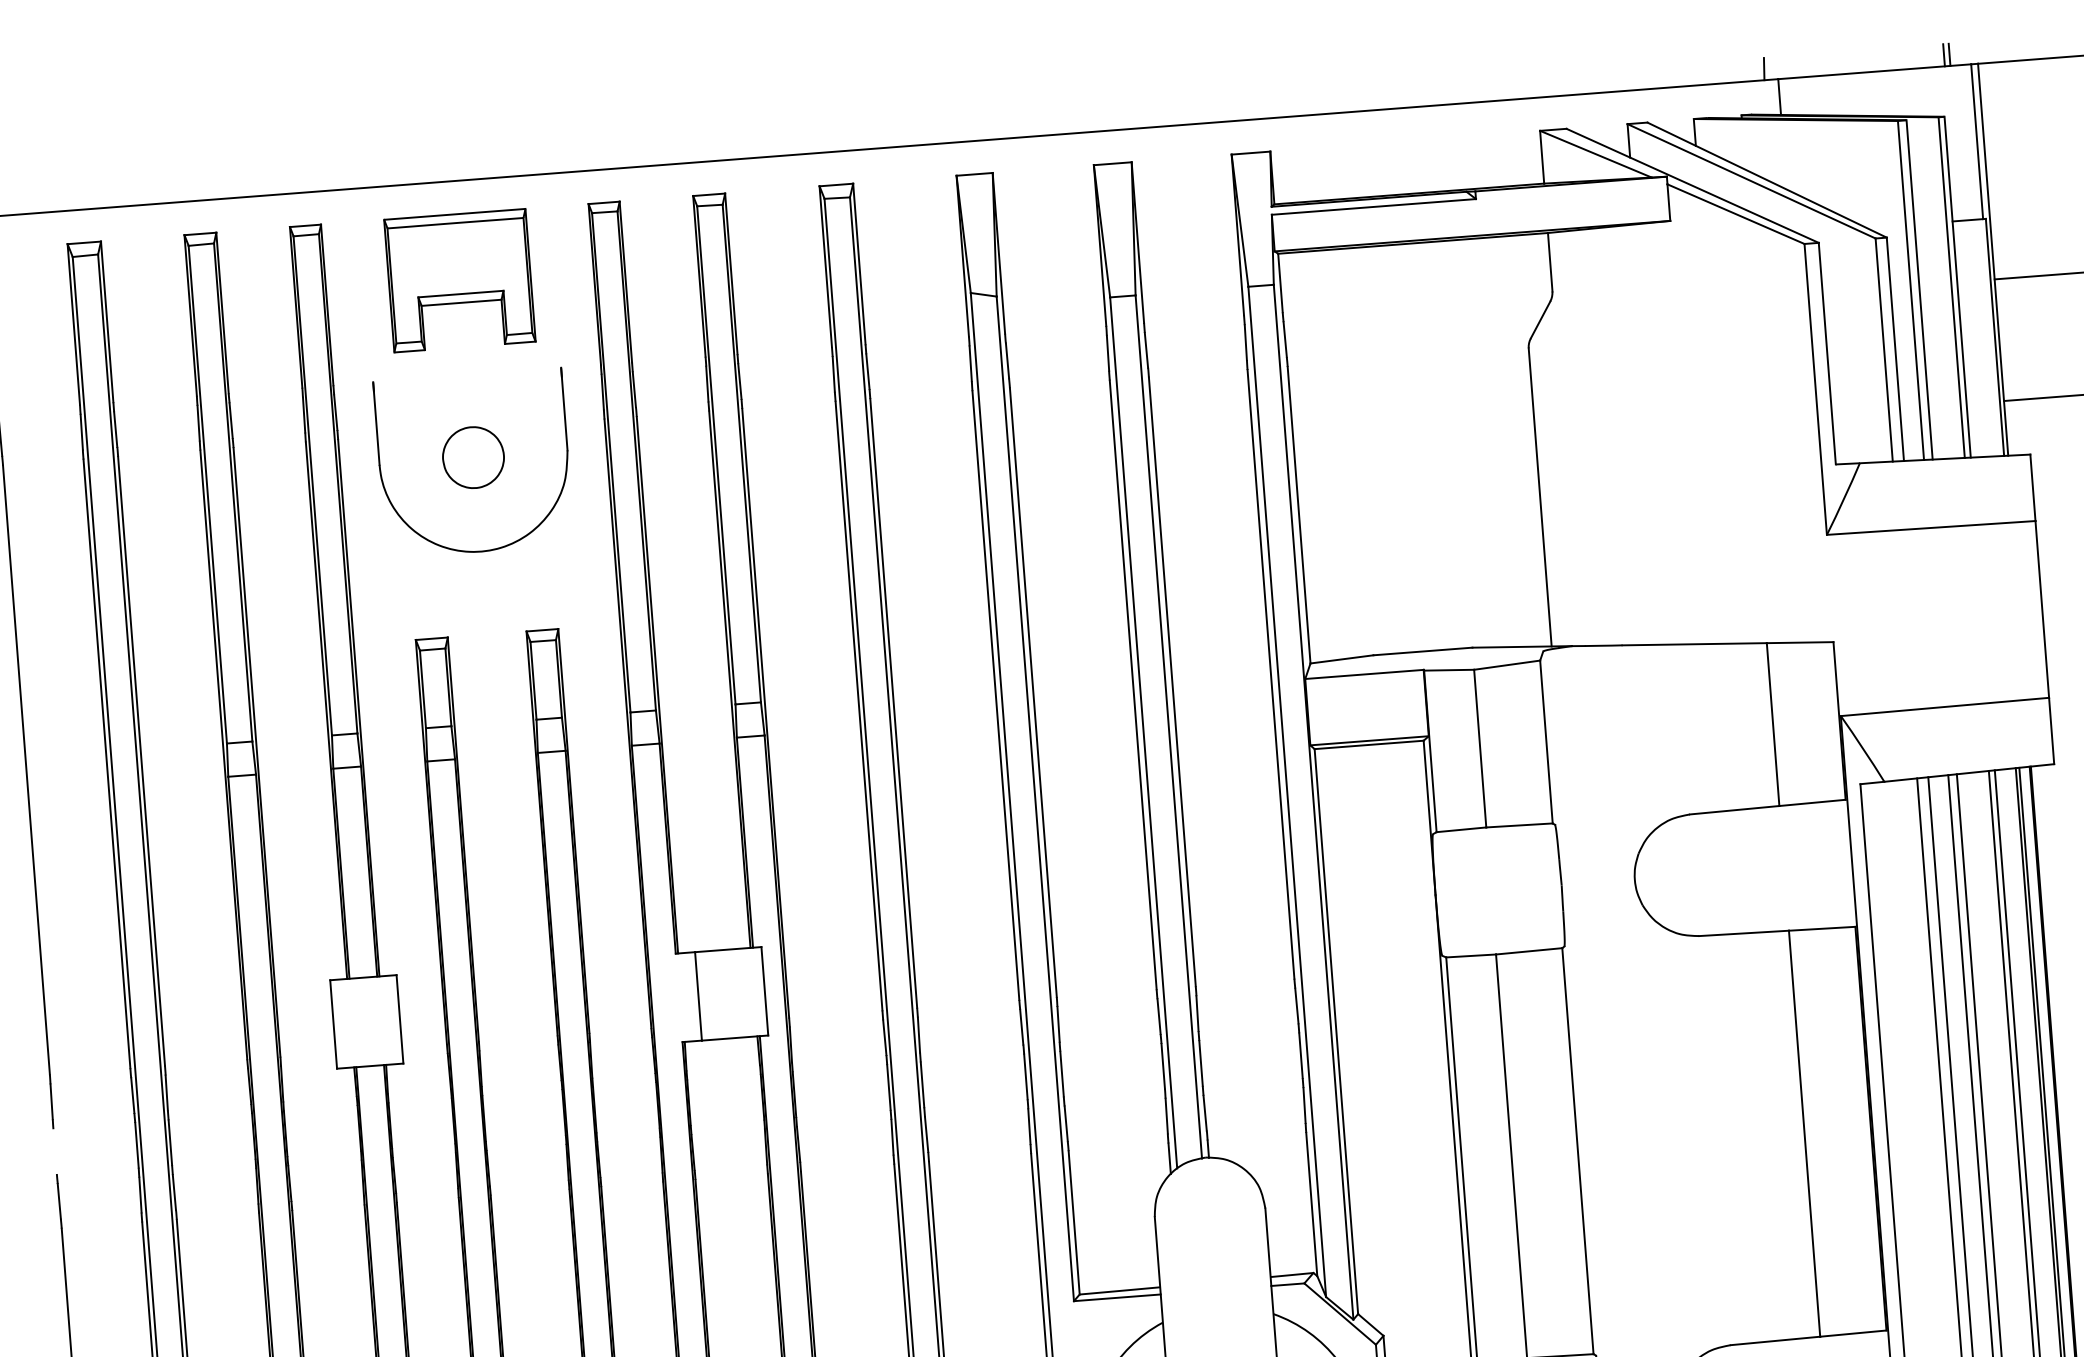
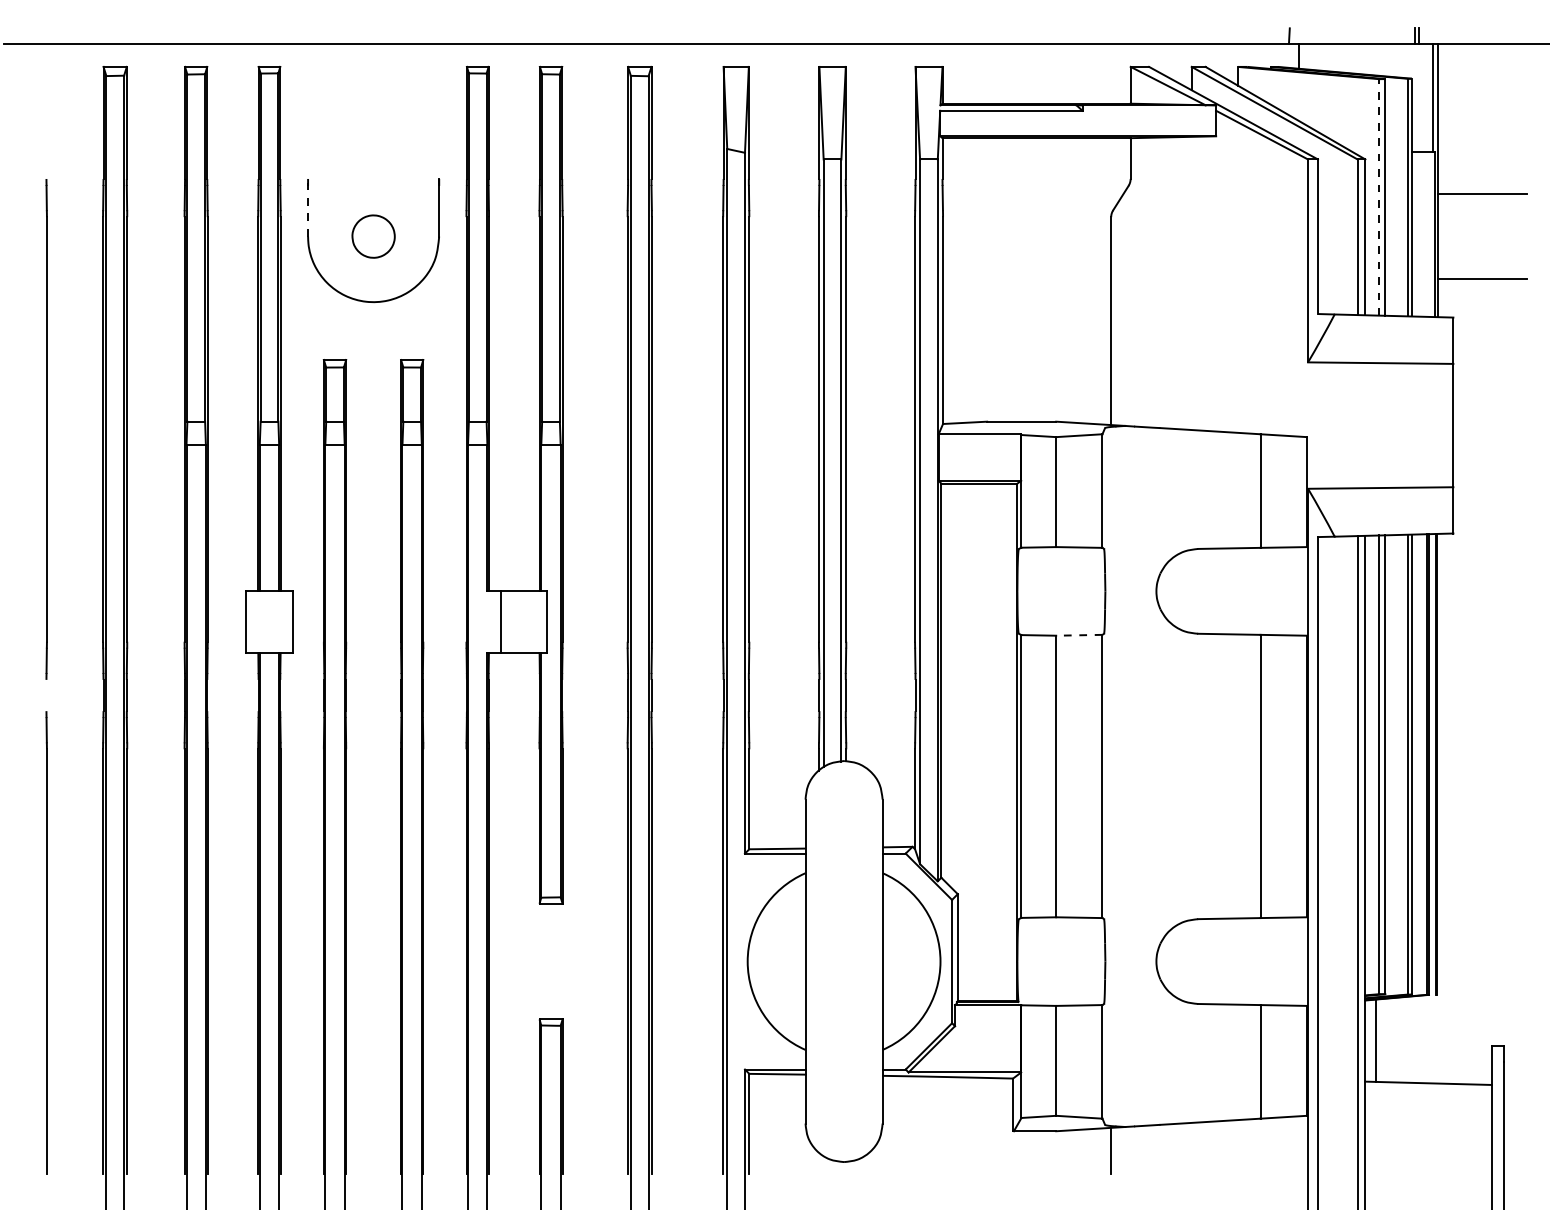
part: (459, 281) -> (373, 113), removed
line: (1911, 289) -> (1379, 196), solid -> dashed
line: (376, 423) -> (308, 207), solid -> dashed
line: (1528, 951) -> (1078, 635), solid -> dashed

